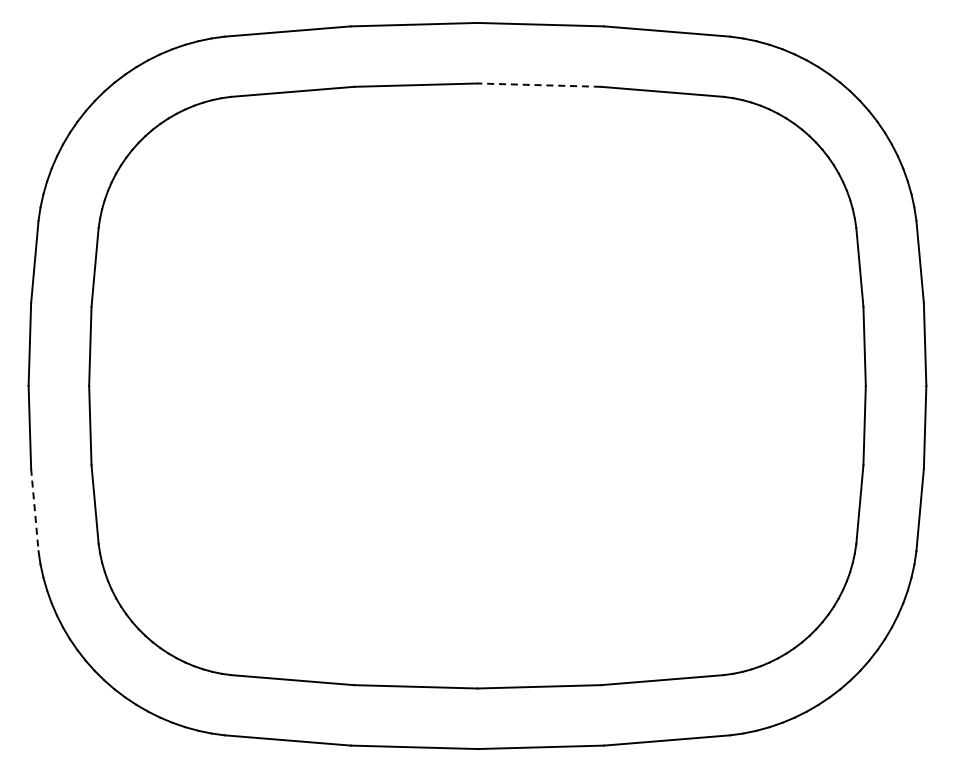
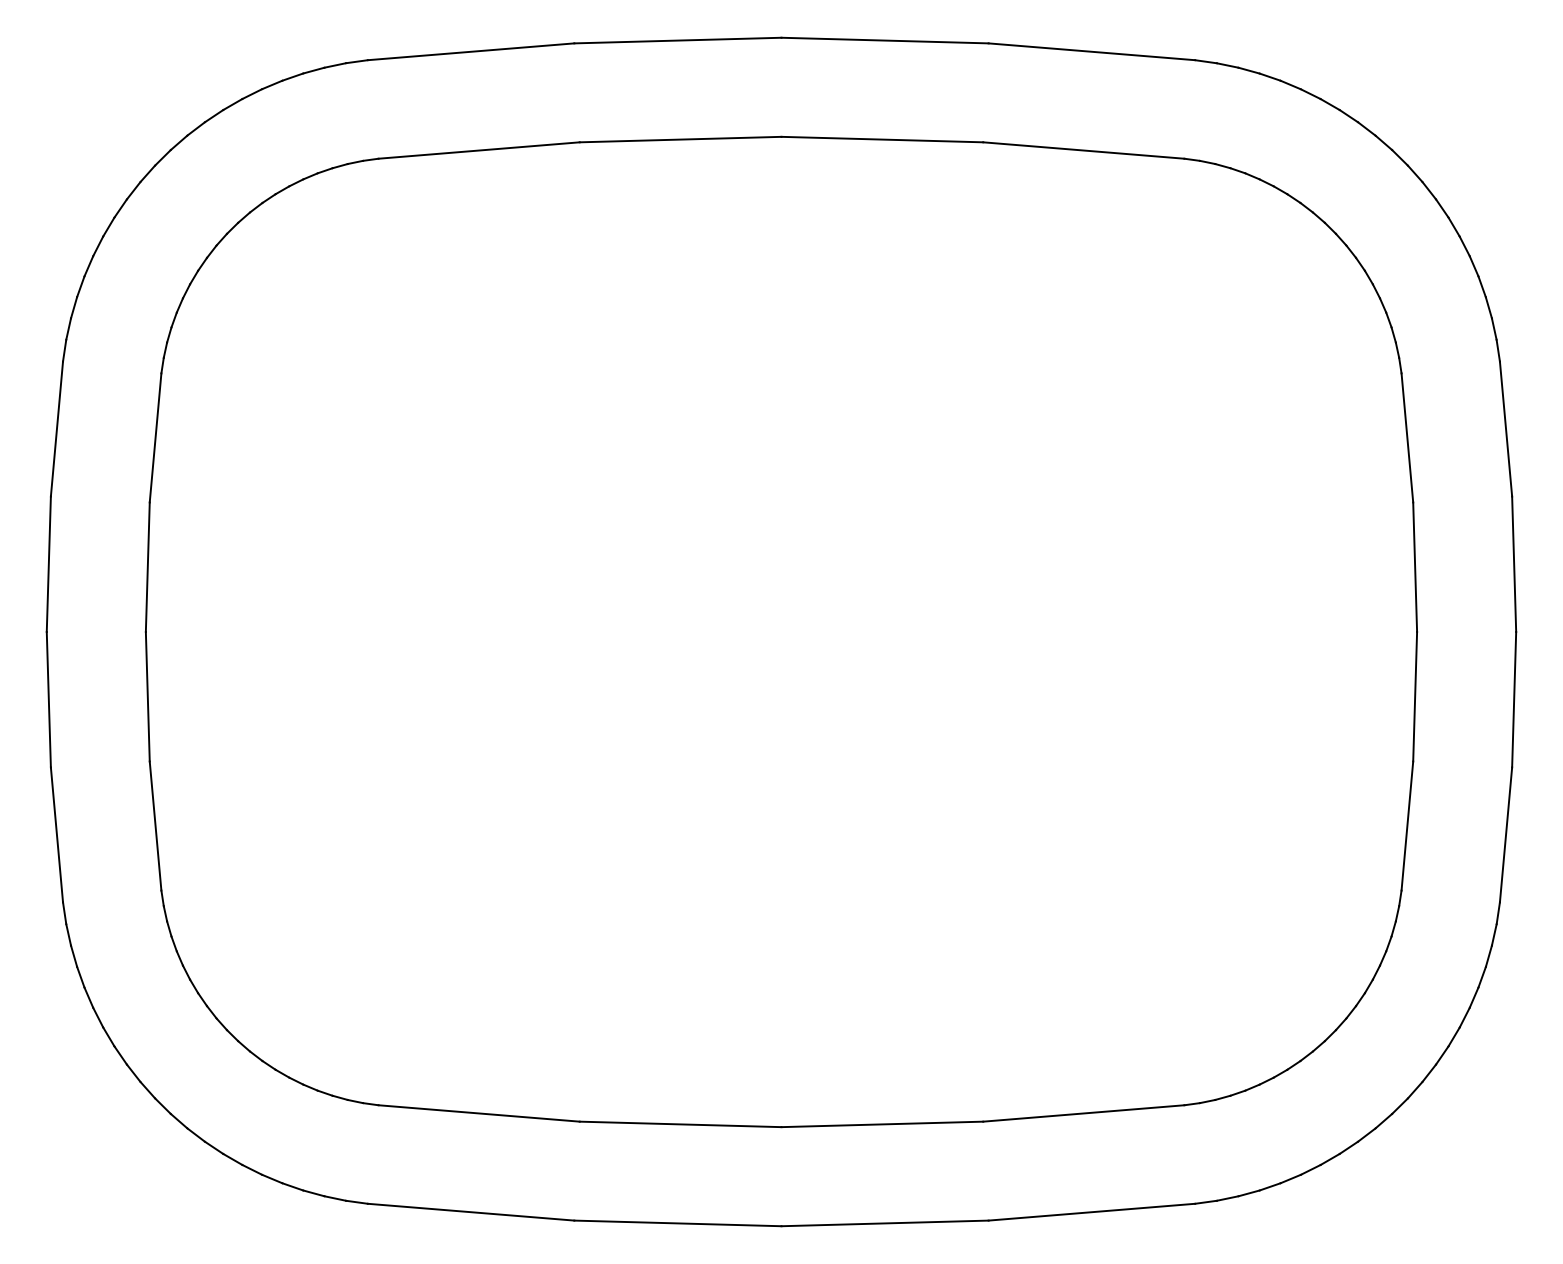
line: (539, 85) -> (882, 140), dashed -> solid
line: (34, 510) -> (56, 835), dashed -> solid

